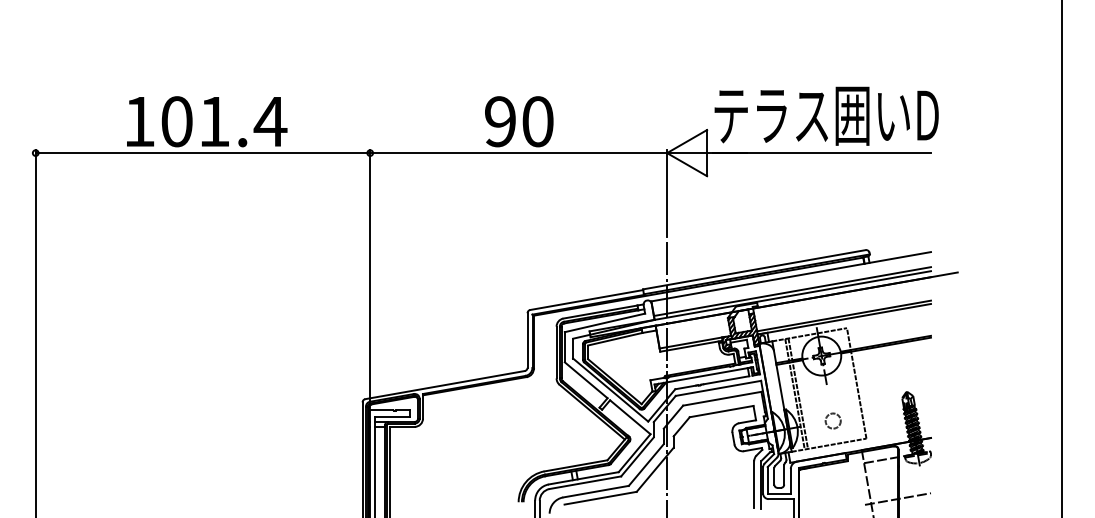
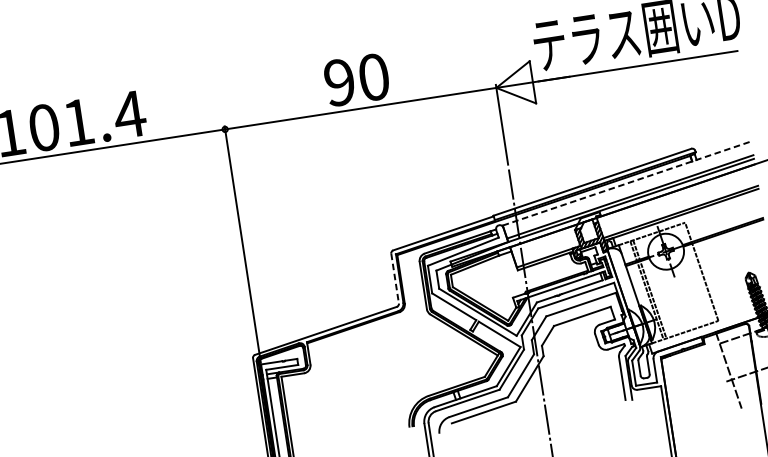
line: (791, 276) -> (627, 183), solid -> dashed
line: (527, 341) -> (395, 279), solid -> dashed
circle: (832, 420) -> (684, 309), removed

